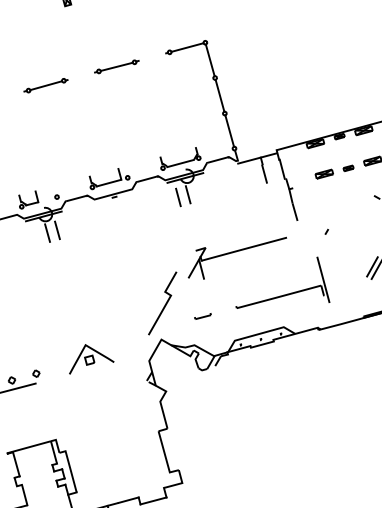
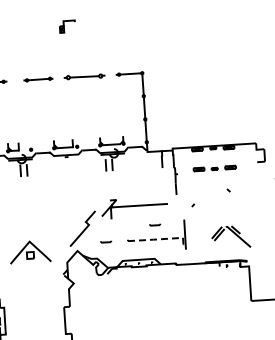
part: (116, 66) -> (84, 76), size x1.4
part: (274, 273) -> (155, 224), added
line: (278, 296) -> (155, 239), solid -> dashed
part: (88, 356) -> (30, 252), size x1.4

